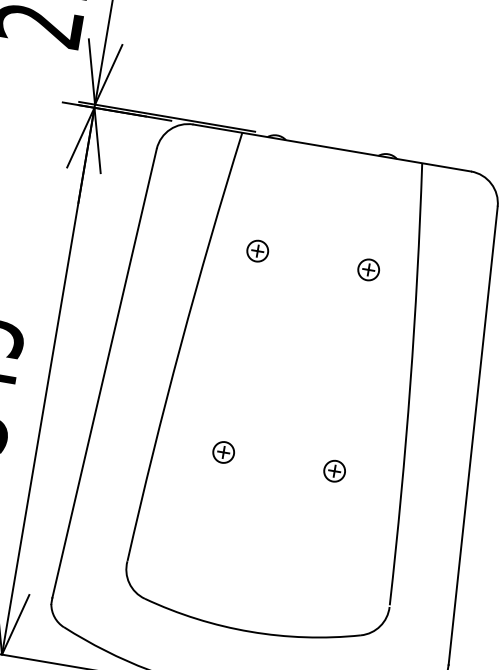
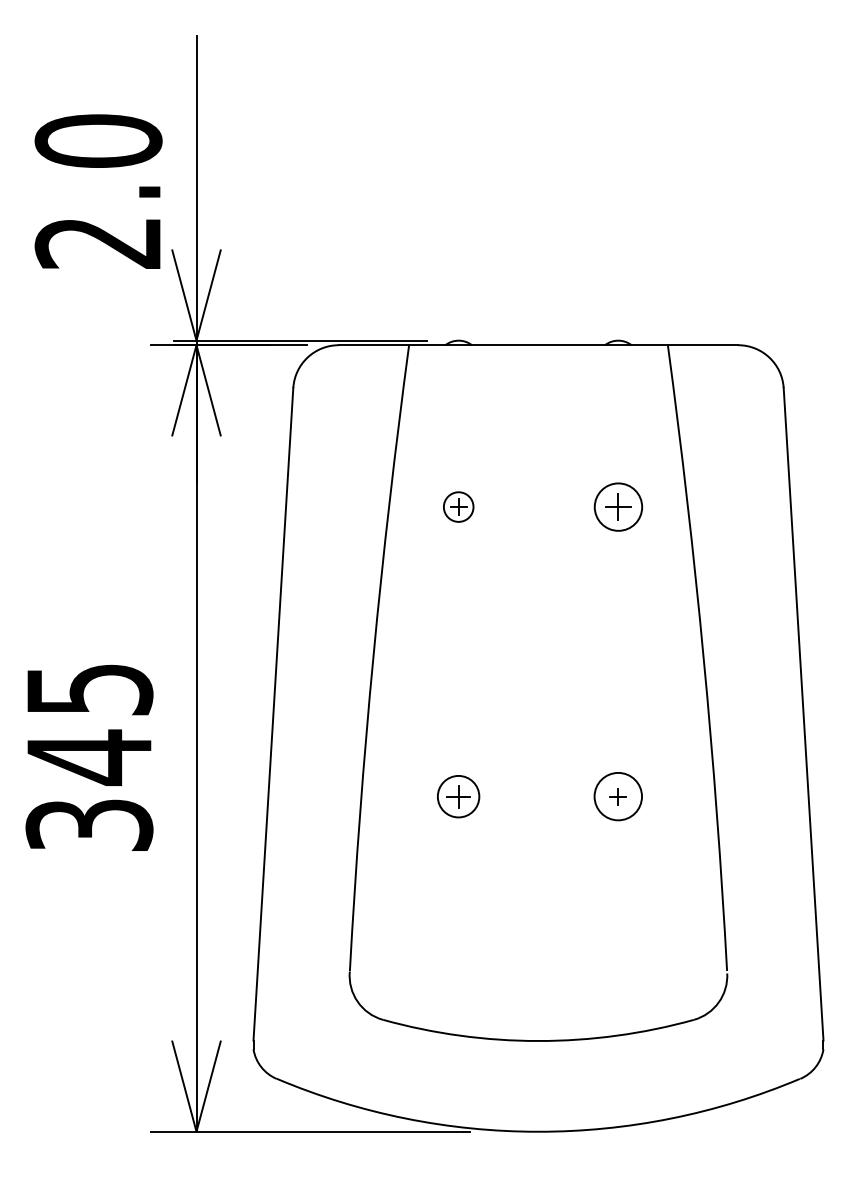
part: (368, 269) -> (617, 506), size x1.6
part: (223, 452) -> (458, 796), size x1.4
circle: (334, 471) -> (618, 796), size x1.6

